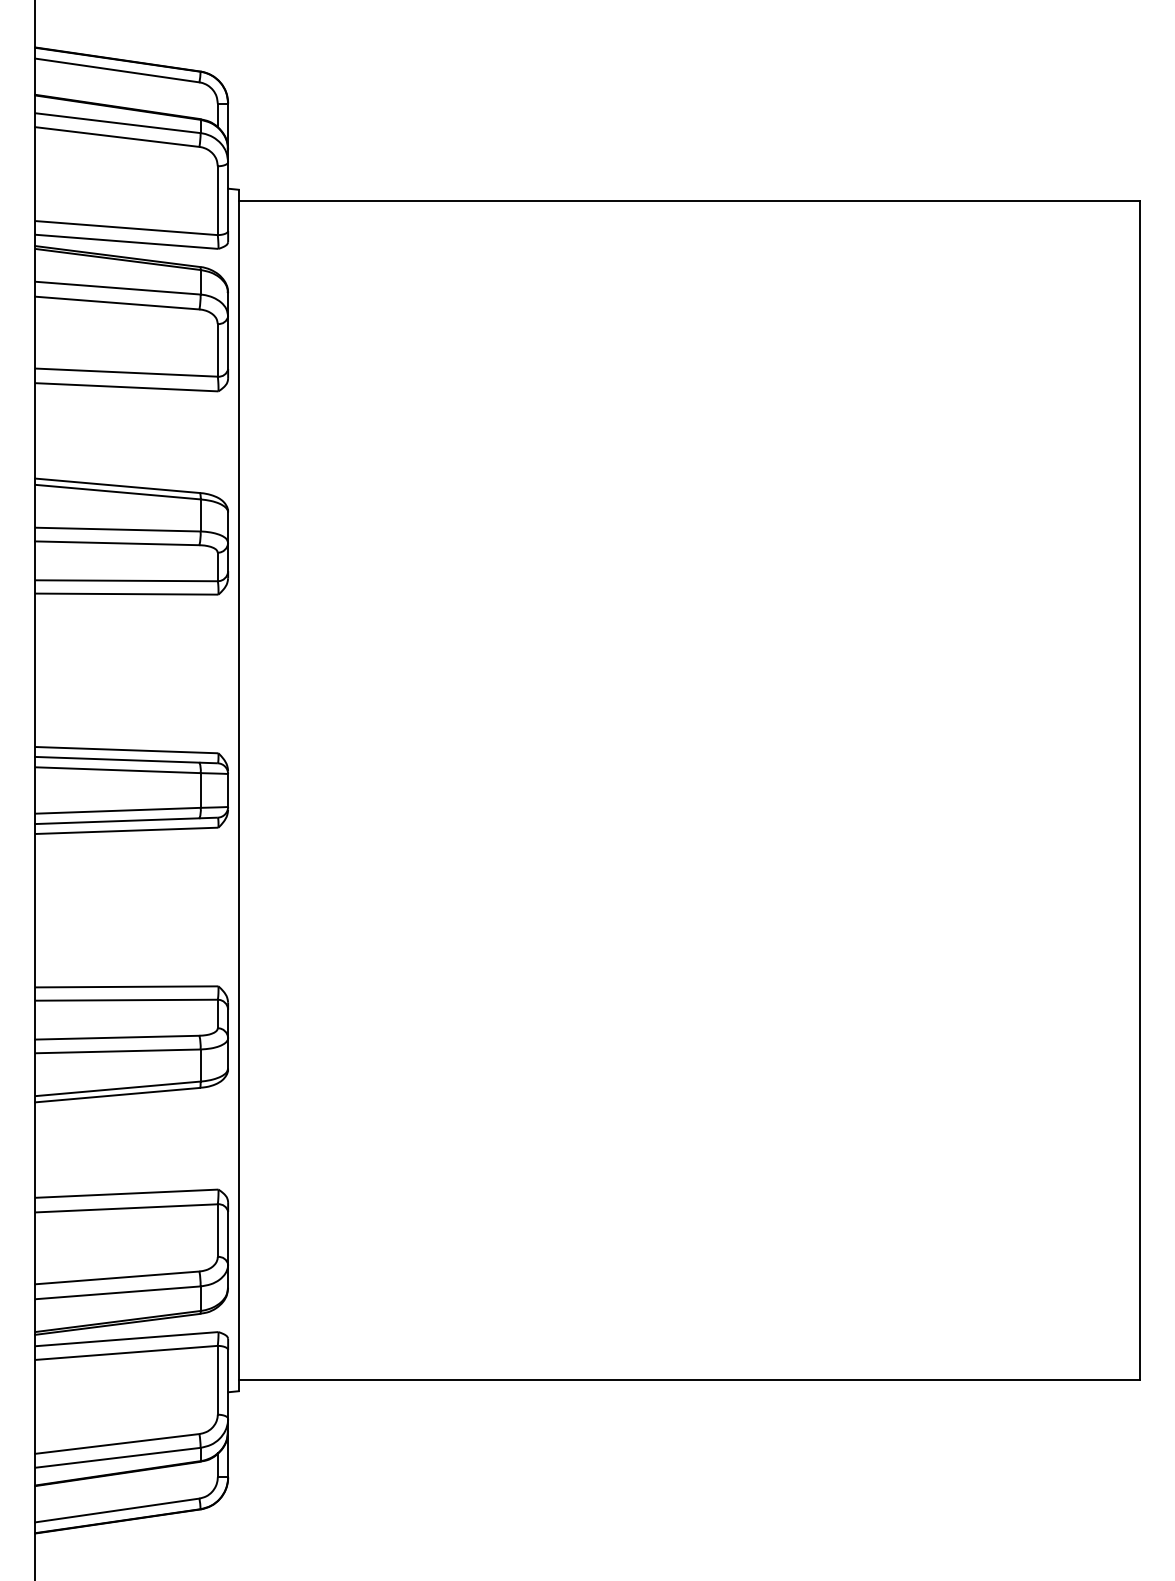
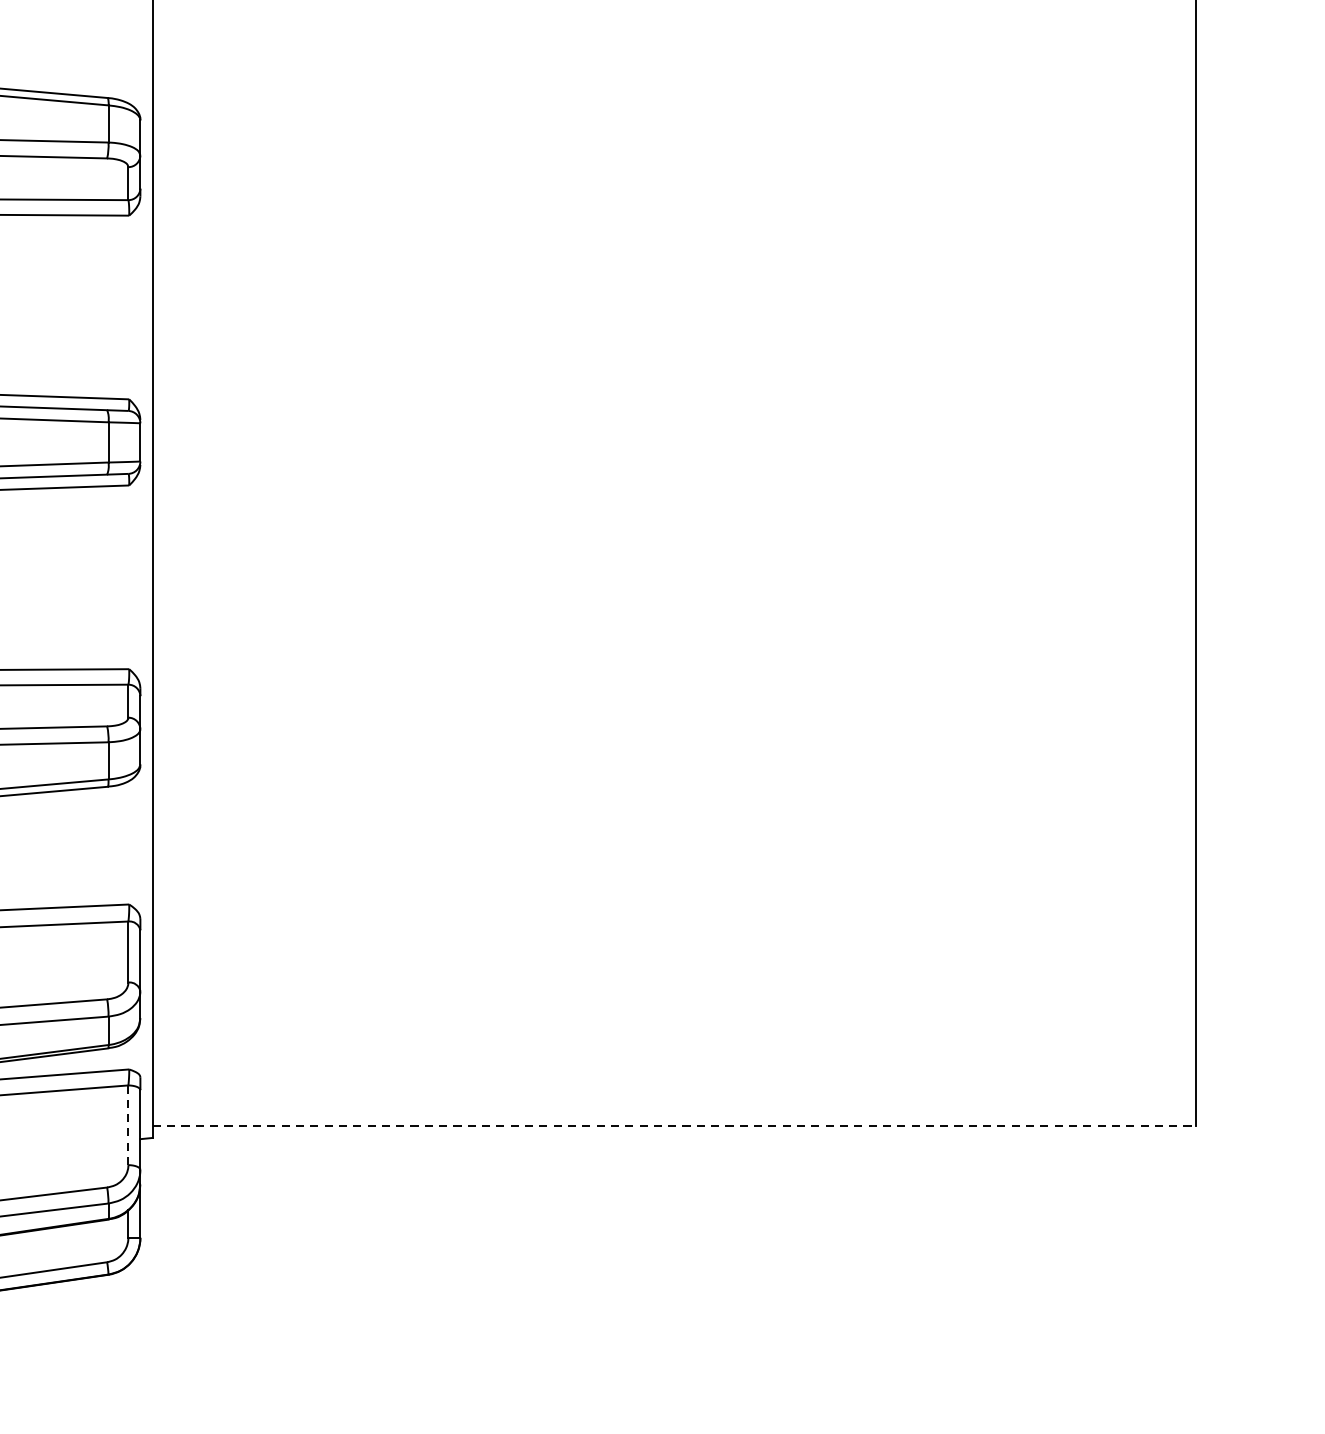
line: (217, 1379) -> (128, 1124), solid -> dashed
line: (689, 1380) -> (674, 1125), solid -> dashed

